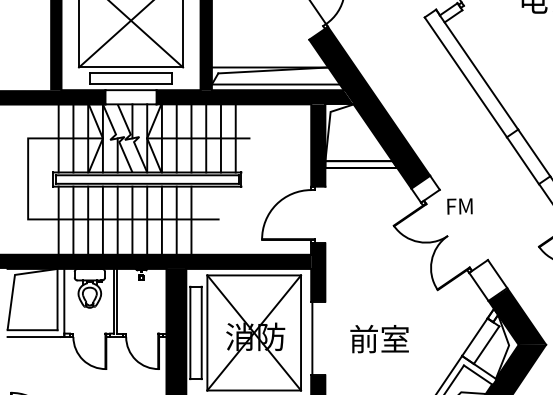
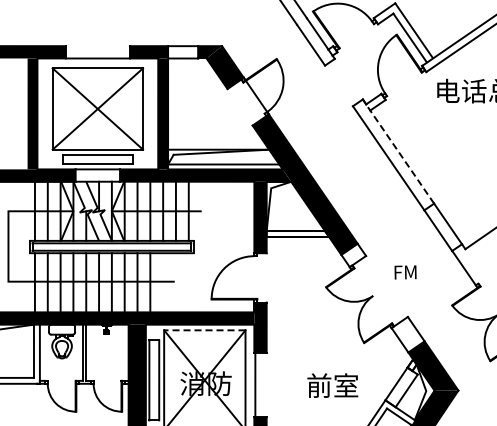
line: (478, 71) -> (399, 153), solid -> dashed
text: (459, 206) -> (405, 272), moved
line: (253, 275) -> (204, 330), solid -> dashed
text: (379, 338) -> (332, 385), moved

